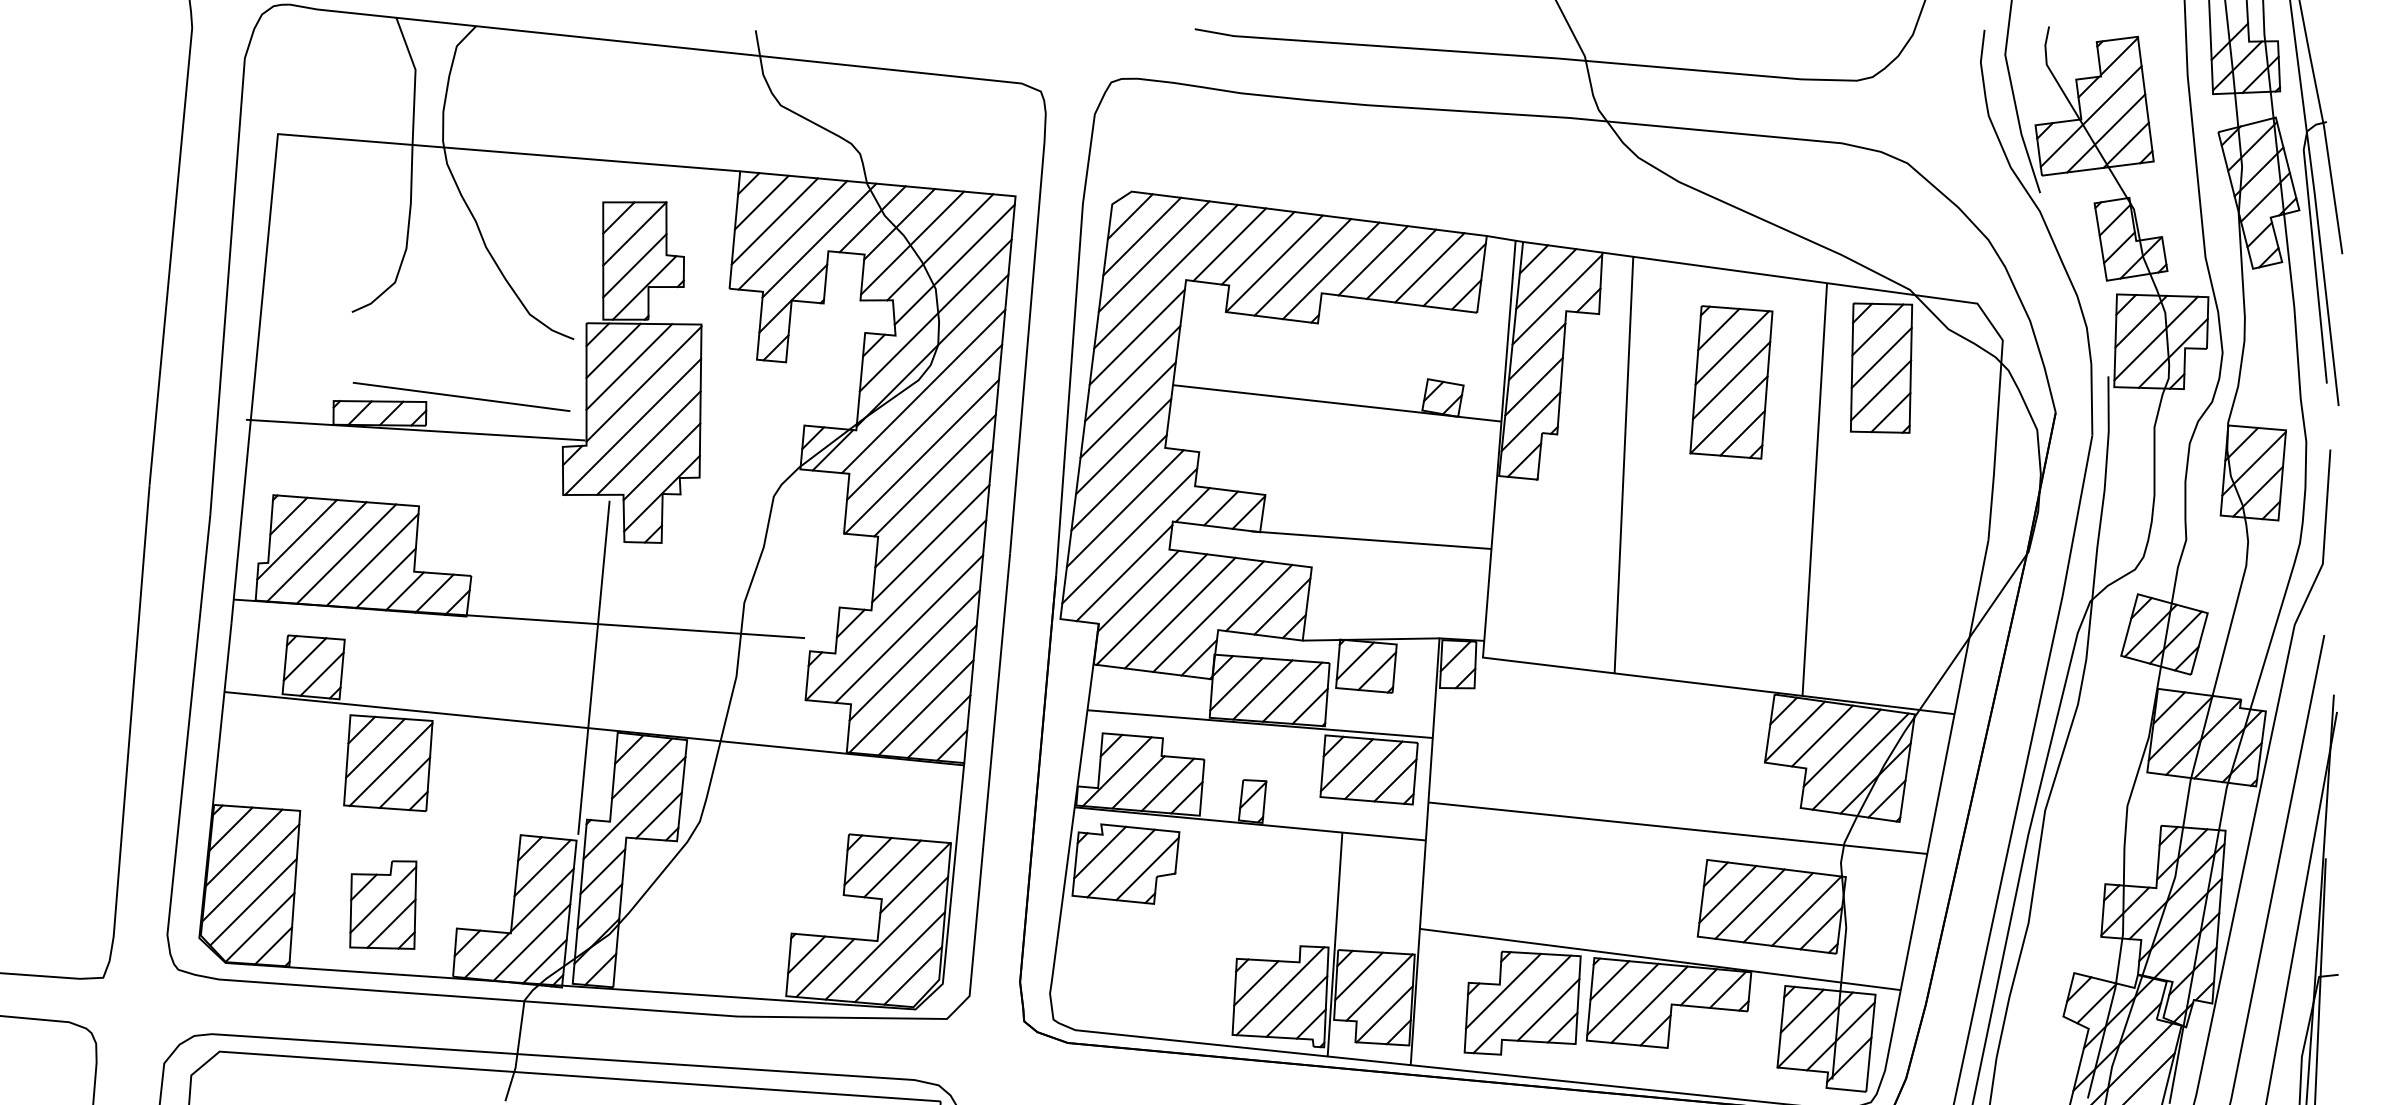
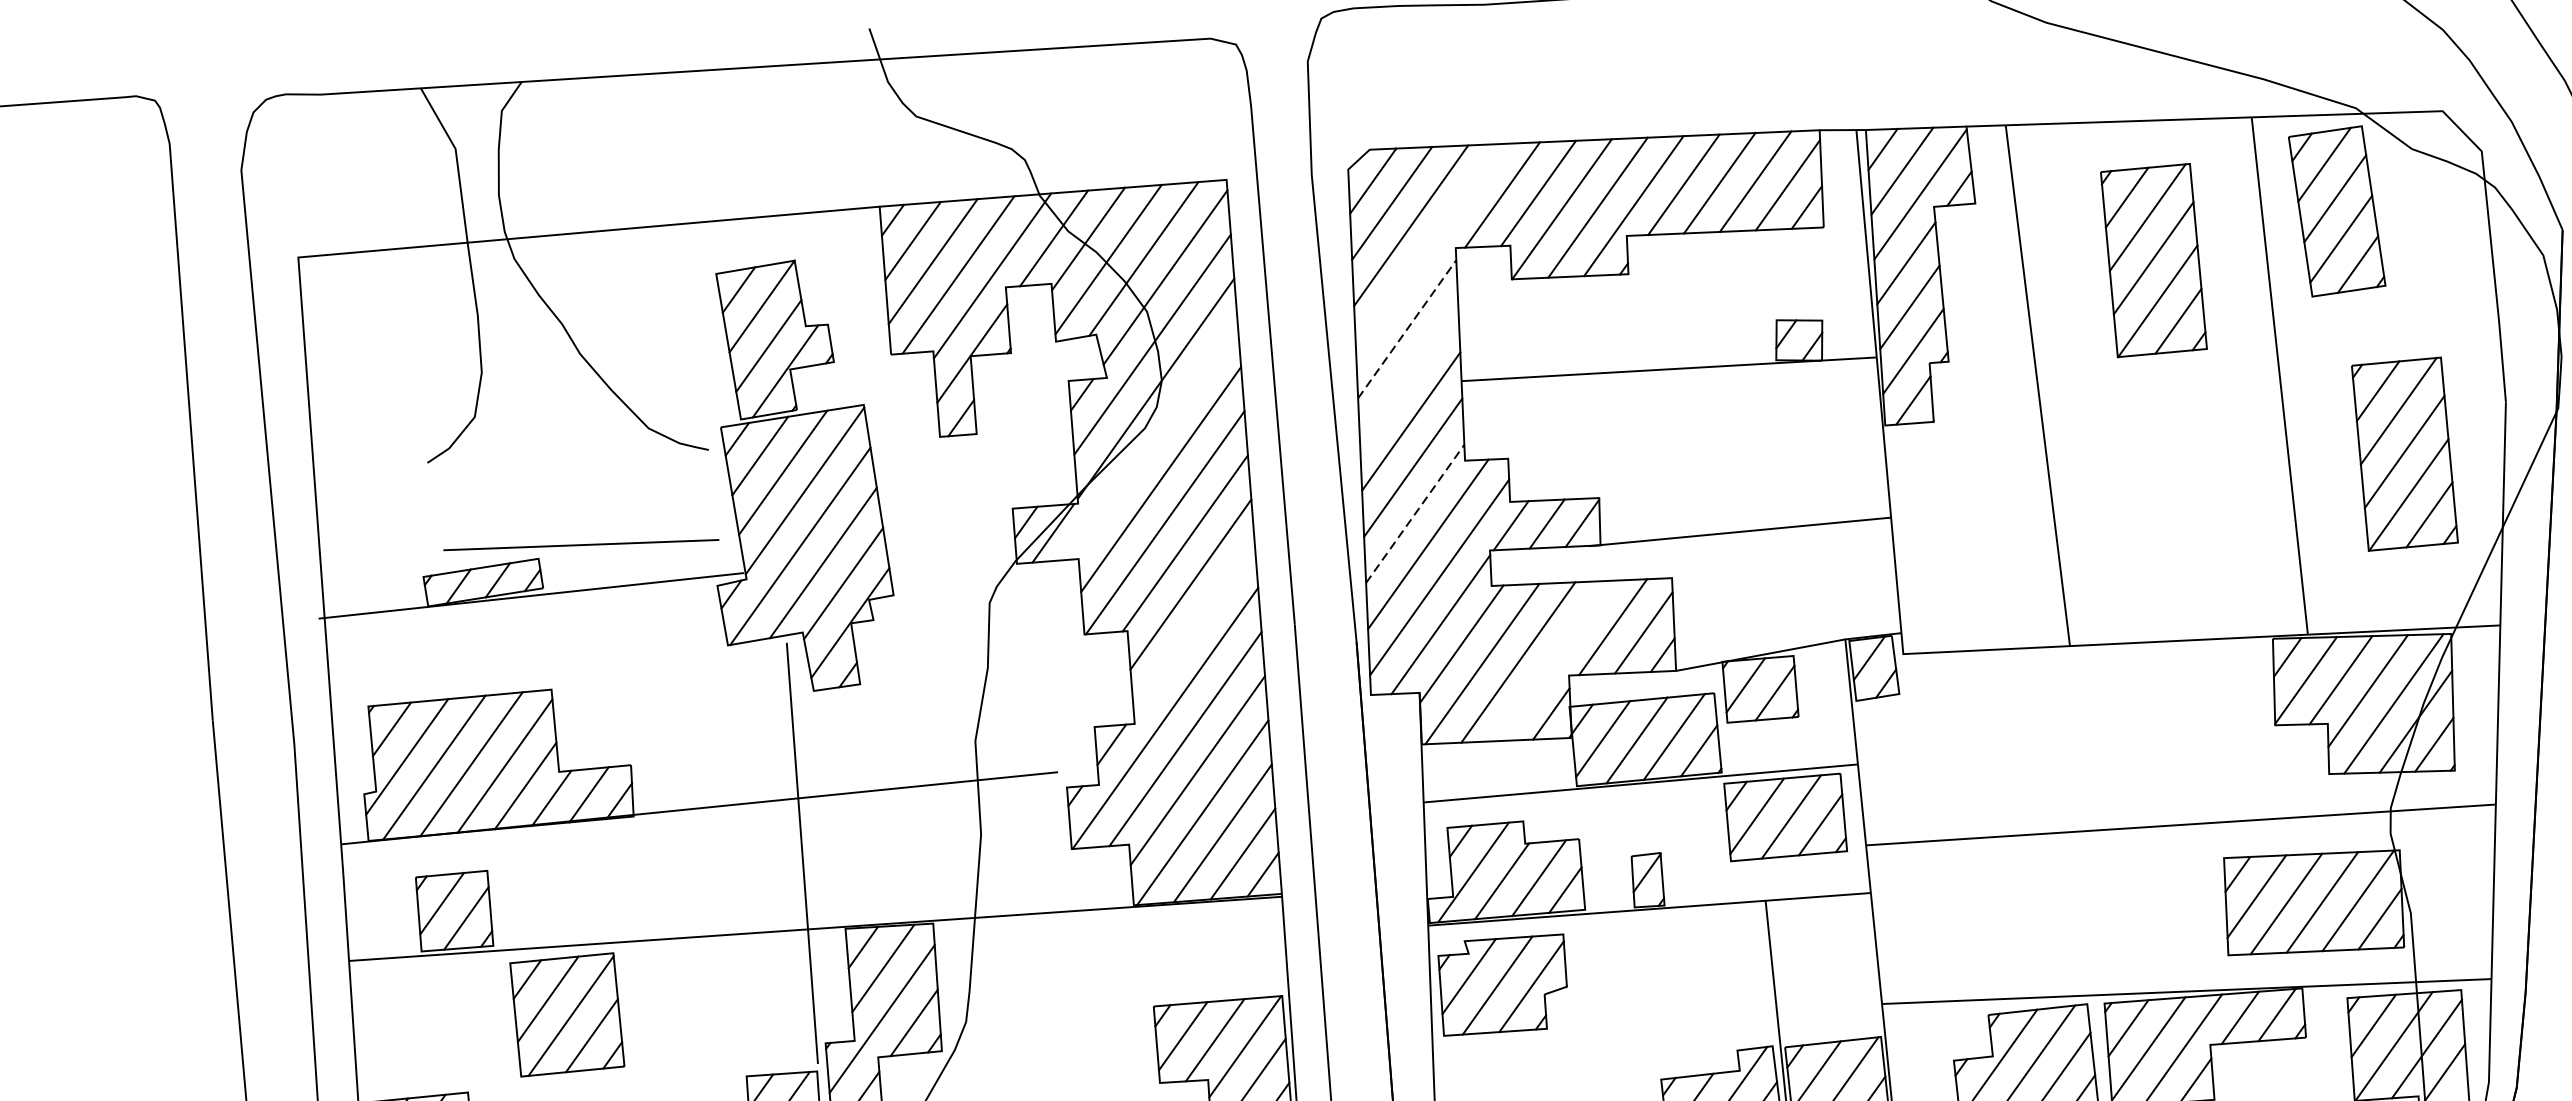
line: (1165, 276) -> (1429, 247), removed
line: (1137, 336) -> (1407, 328), solid -> dashed
line: (1132, 373) -> (1408, 375), removed
line: (923, 391) -> (1153, 441), removed
line: (1119, 482) -> (1415, 513), solid -> dashed
line: (930, 543) -> (1193, 628), removed
part: (1902, 567) -> (2404, 454), added
line: (1208, 616) -> (1554, 660), removed

